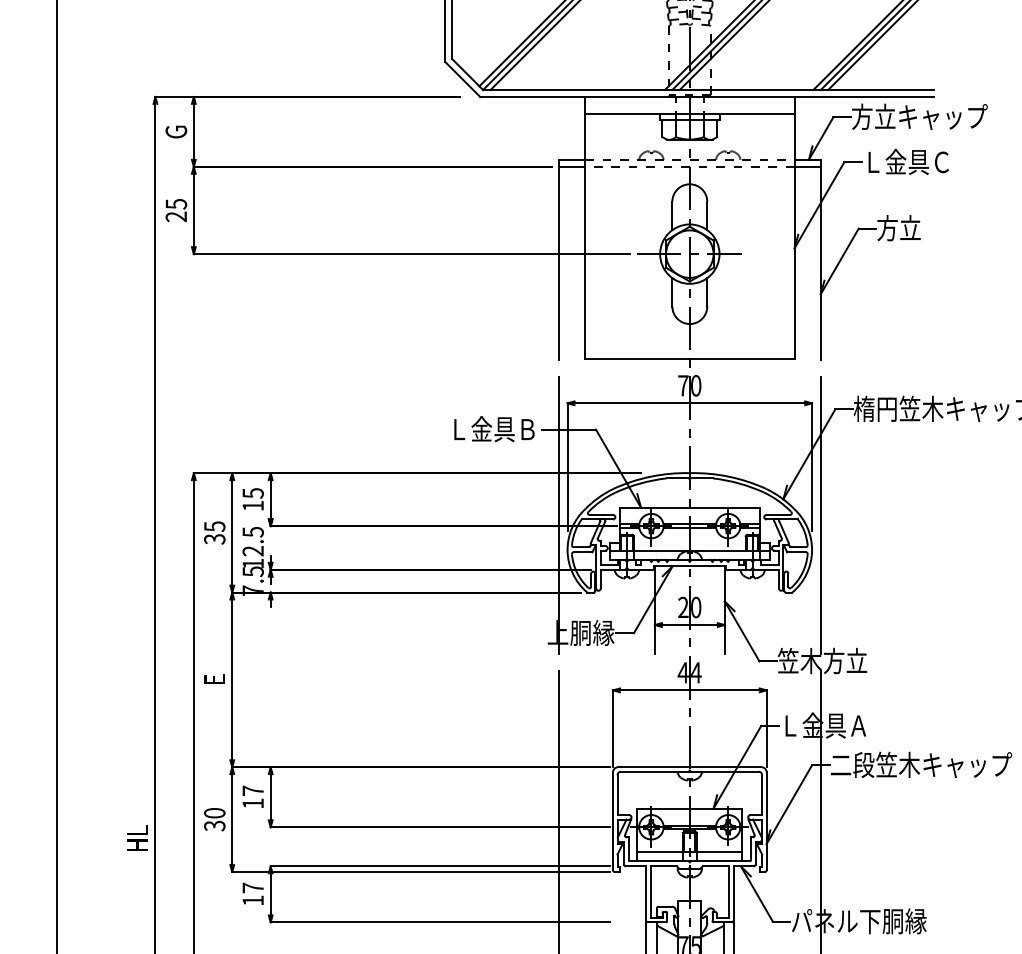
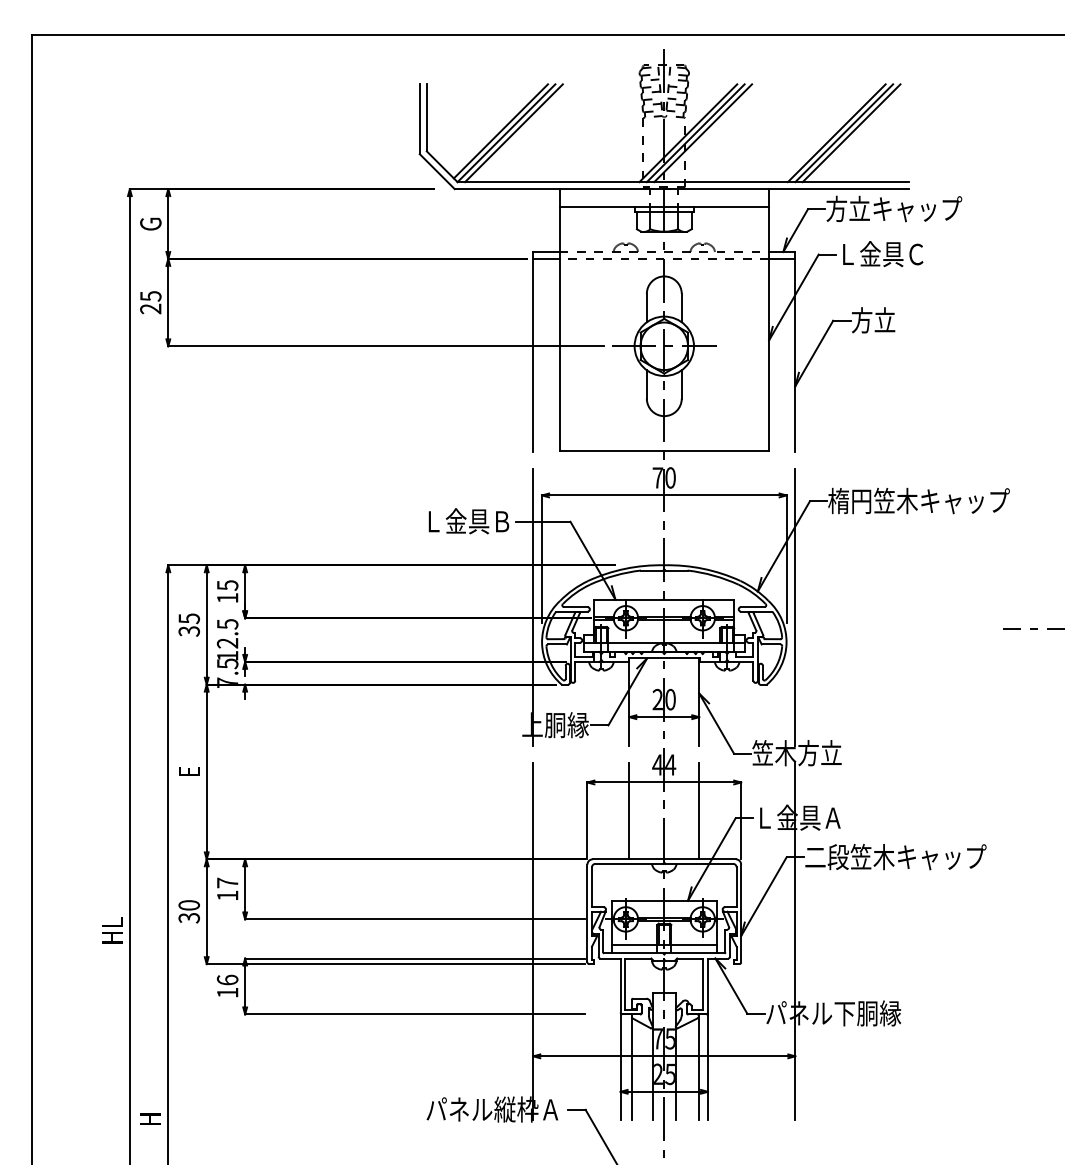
line: (655, 719) -> (629, 811), added
line: (725, 719) -> (699, 811), added
text: (253, 887) -> (227, 979), 17 -> 16

